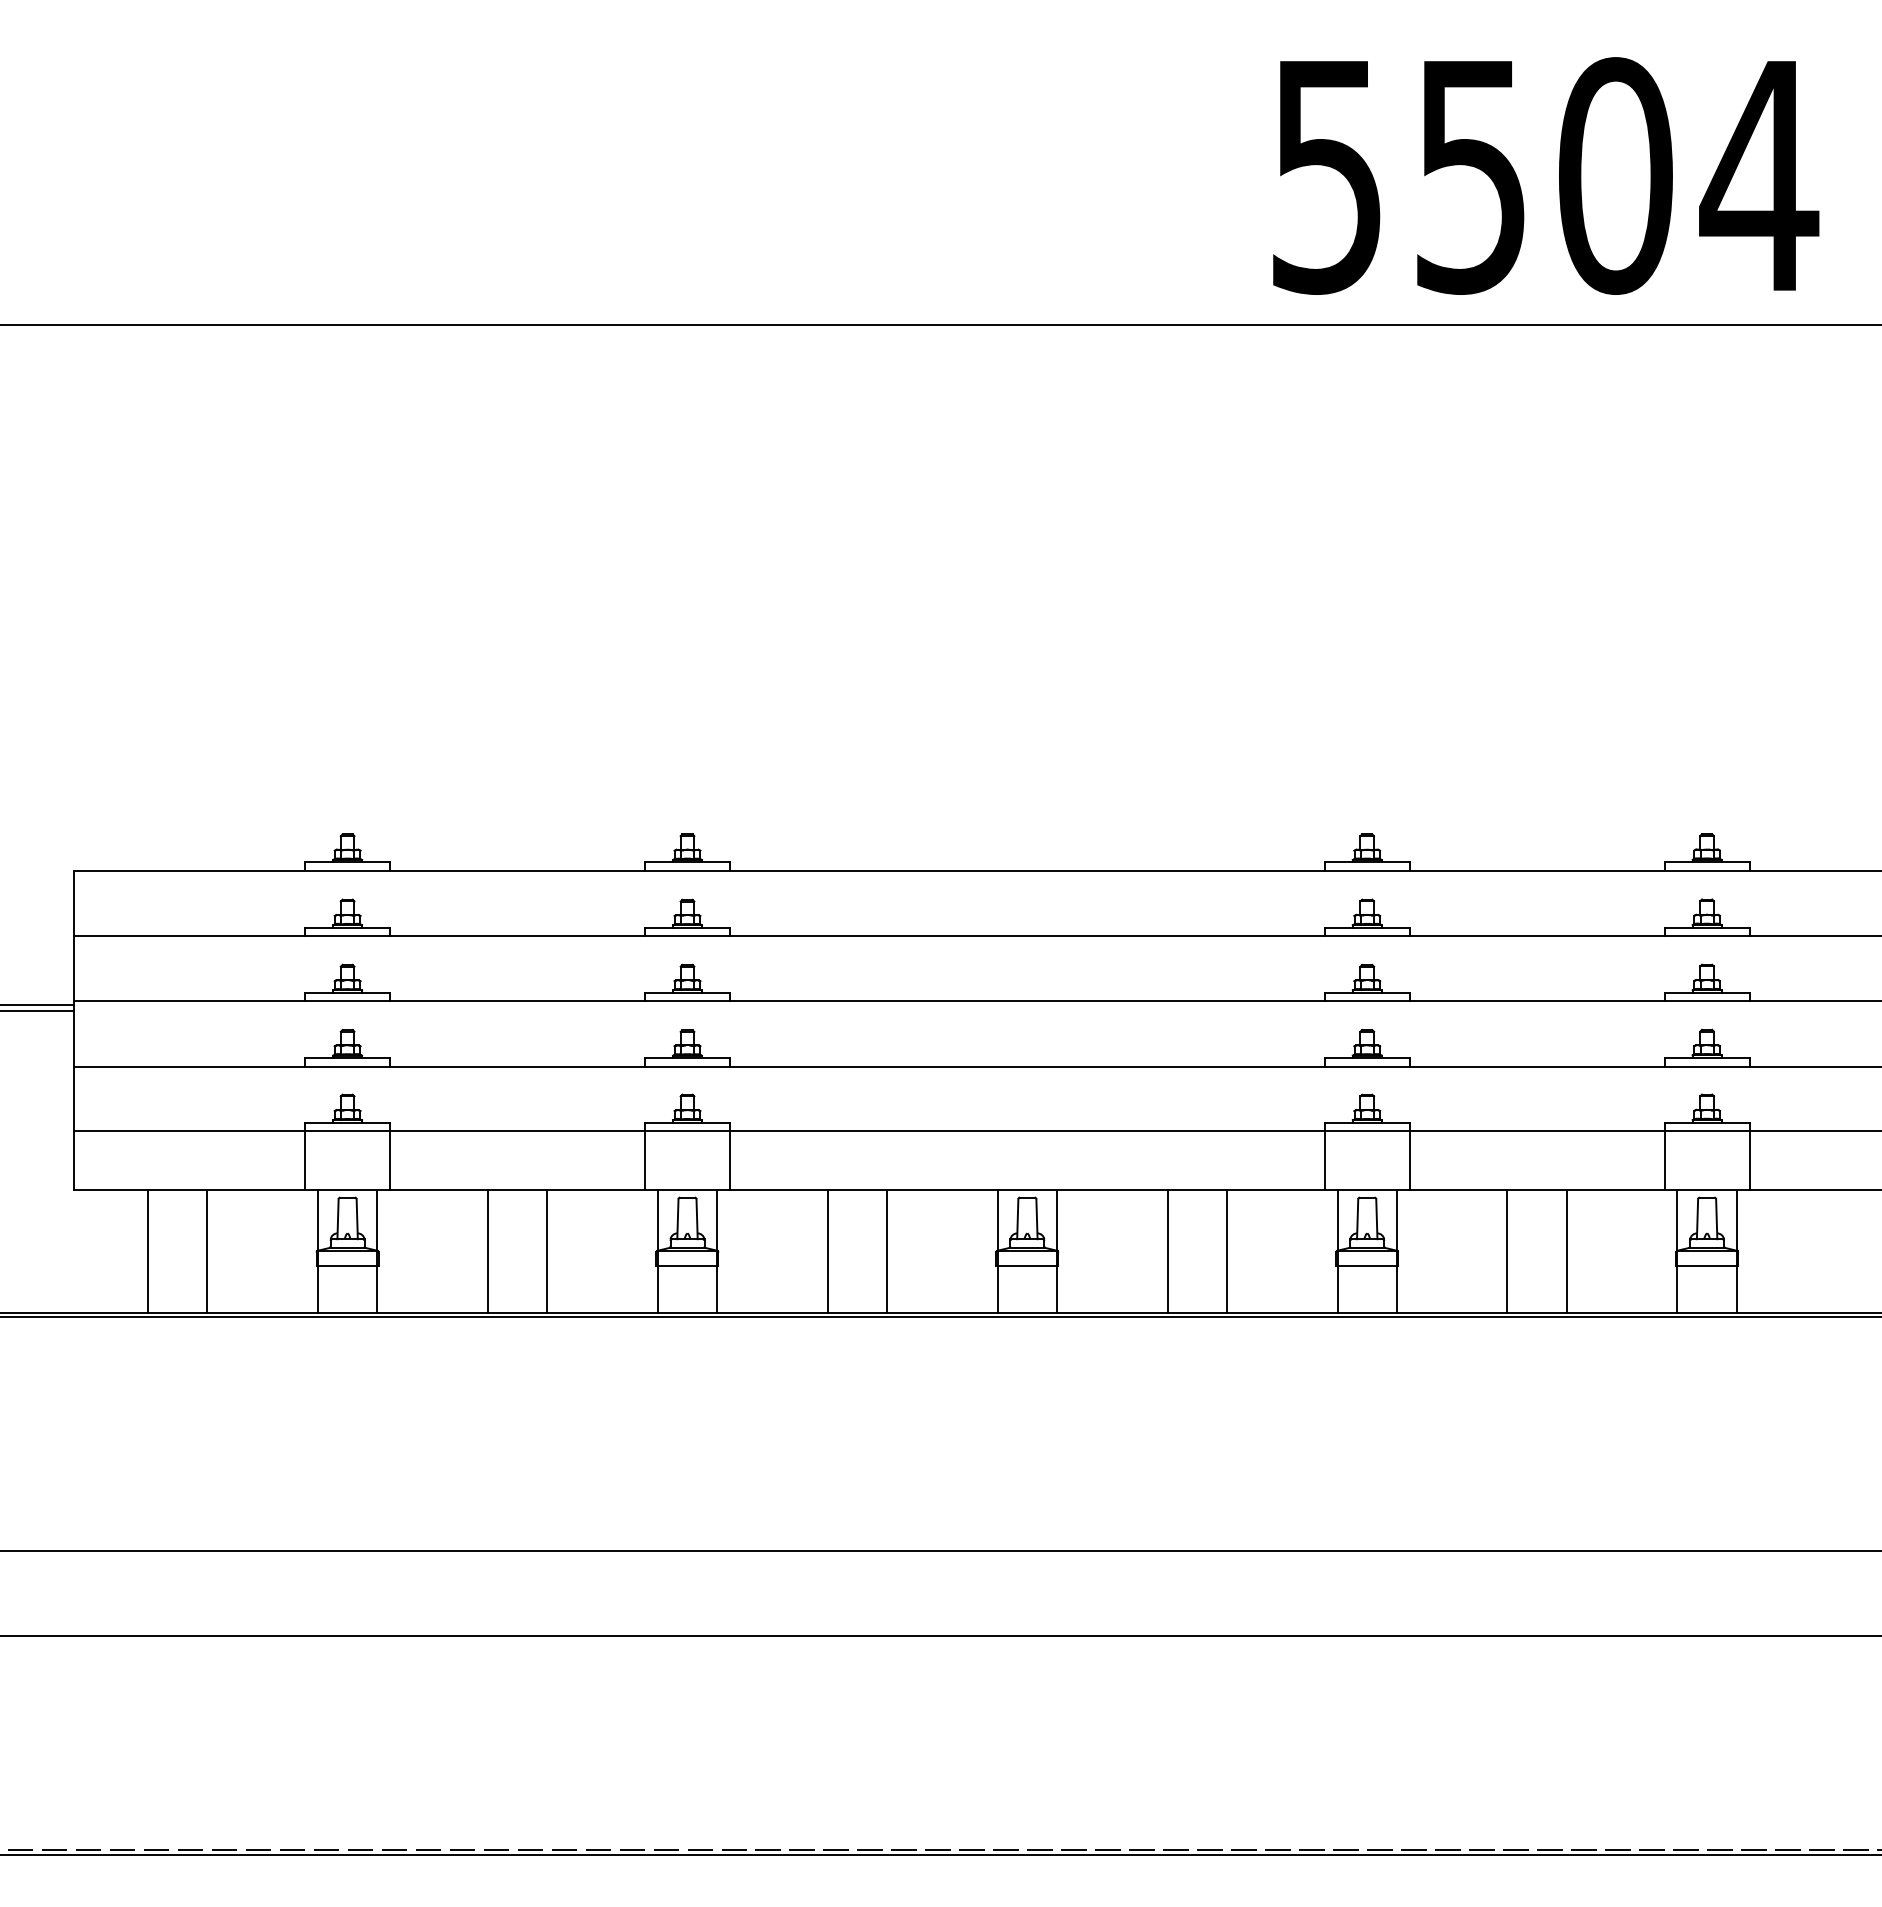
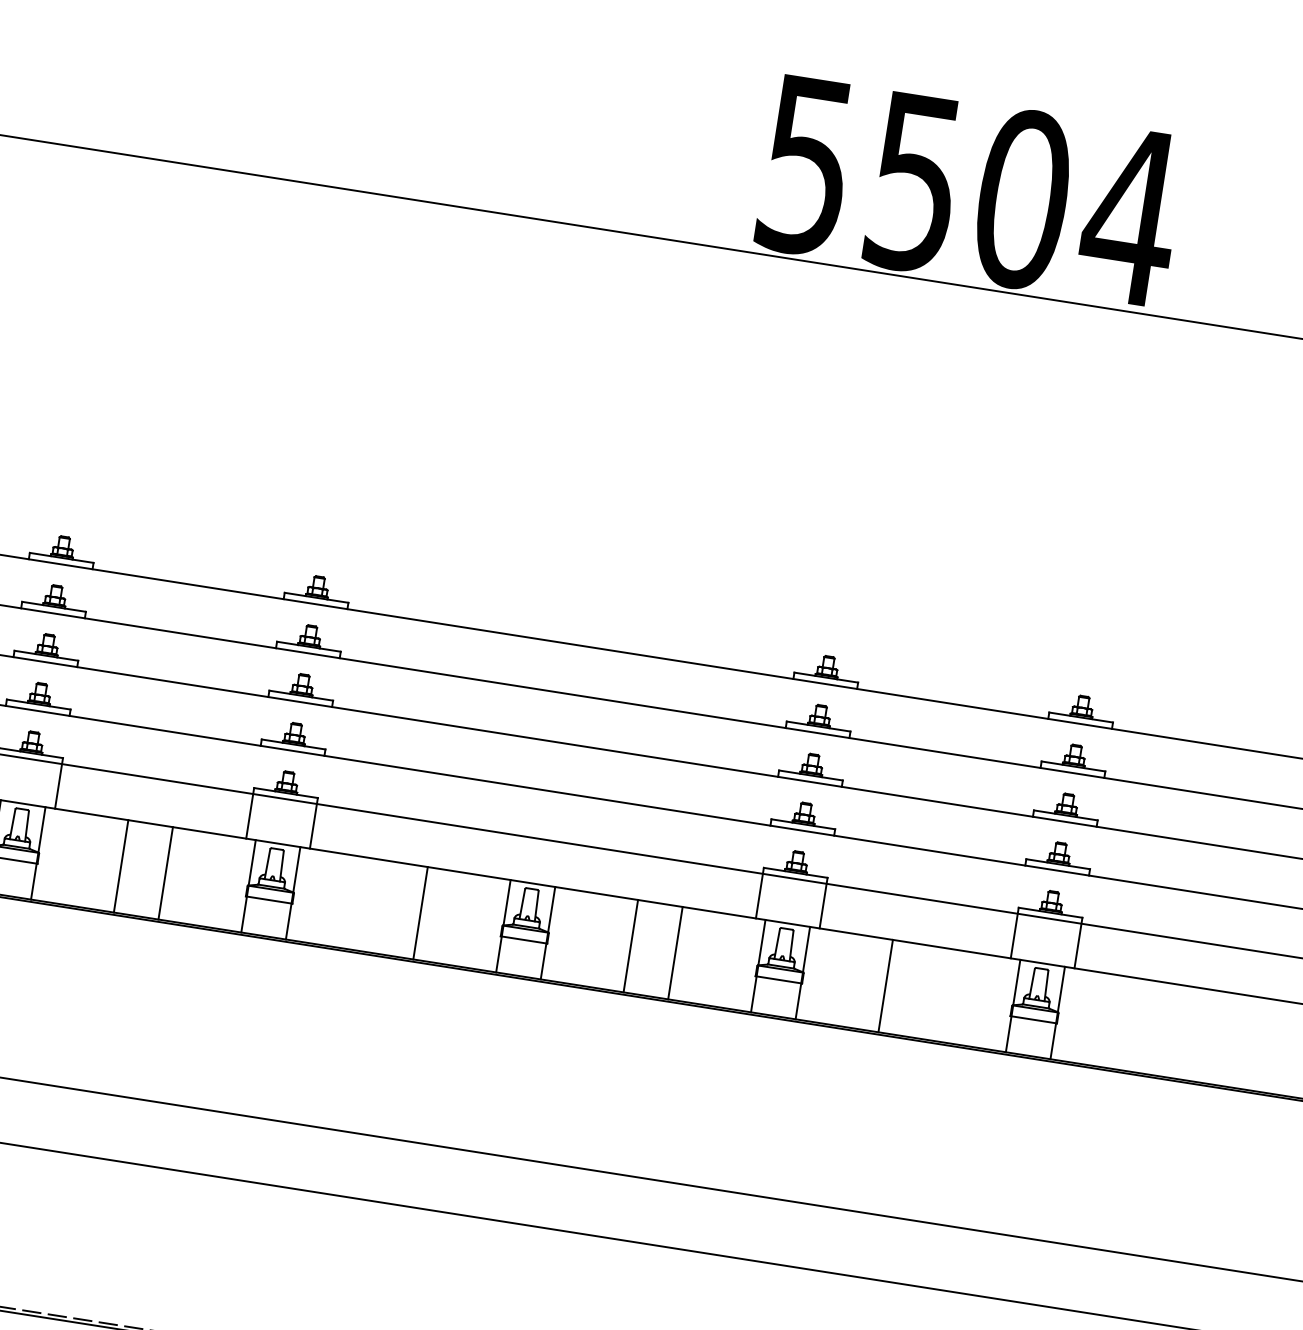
text: (1546, 175) -> (971, 190), moved
line: (827, 1251) -> (375, 905), removed
line: (1566, 1251) -> (930, 992), removed

